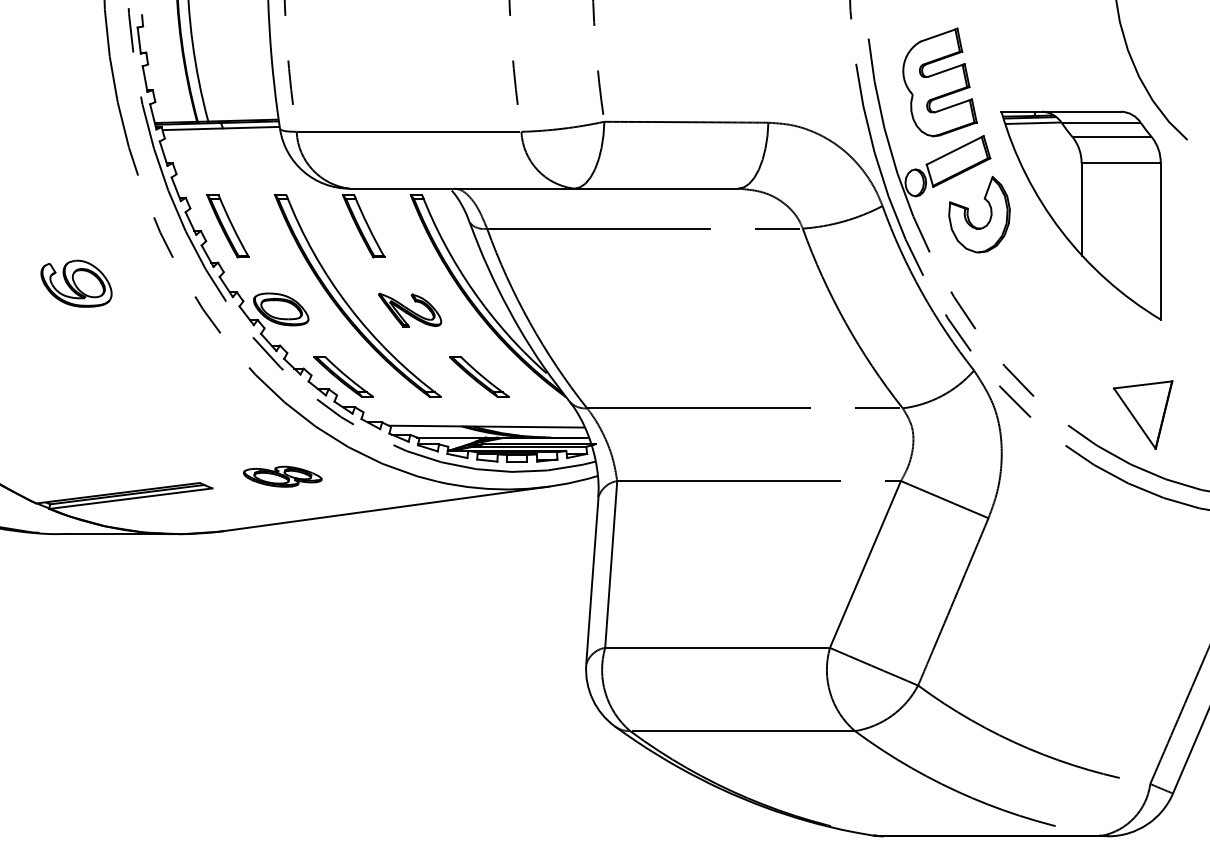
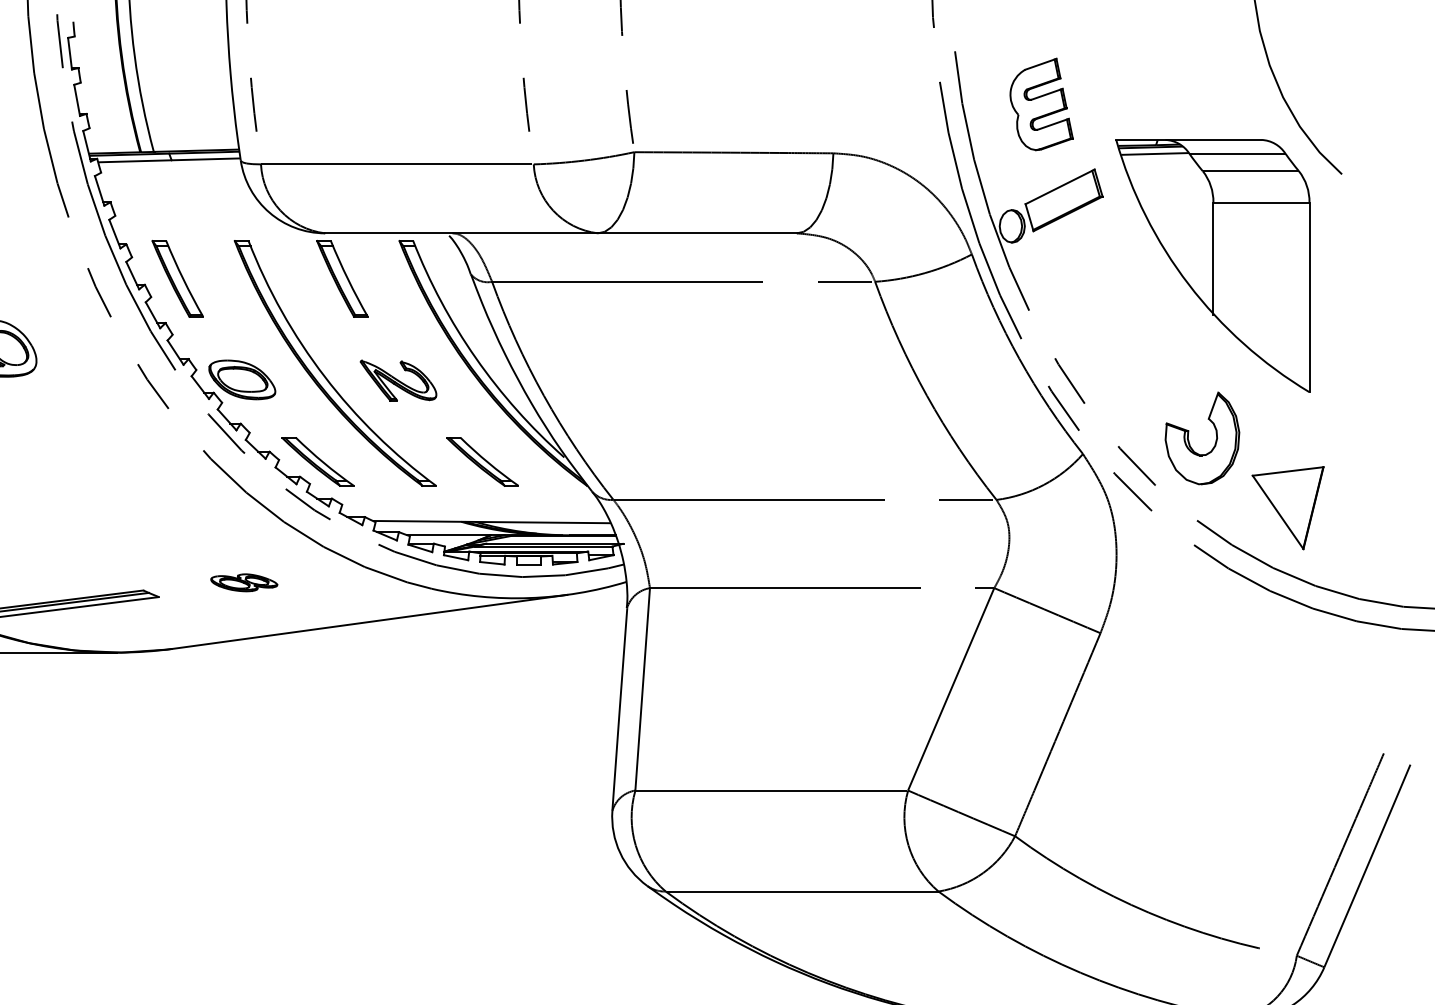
part: (939, 82) -> (1041, 104), size x0.7
part: (969, 217) -> (1190, 441), moved
part: (282, 476) -> (243, 582), size x0.7

